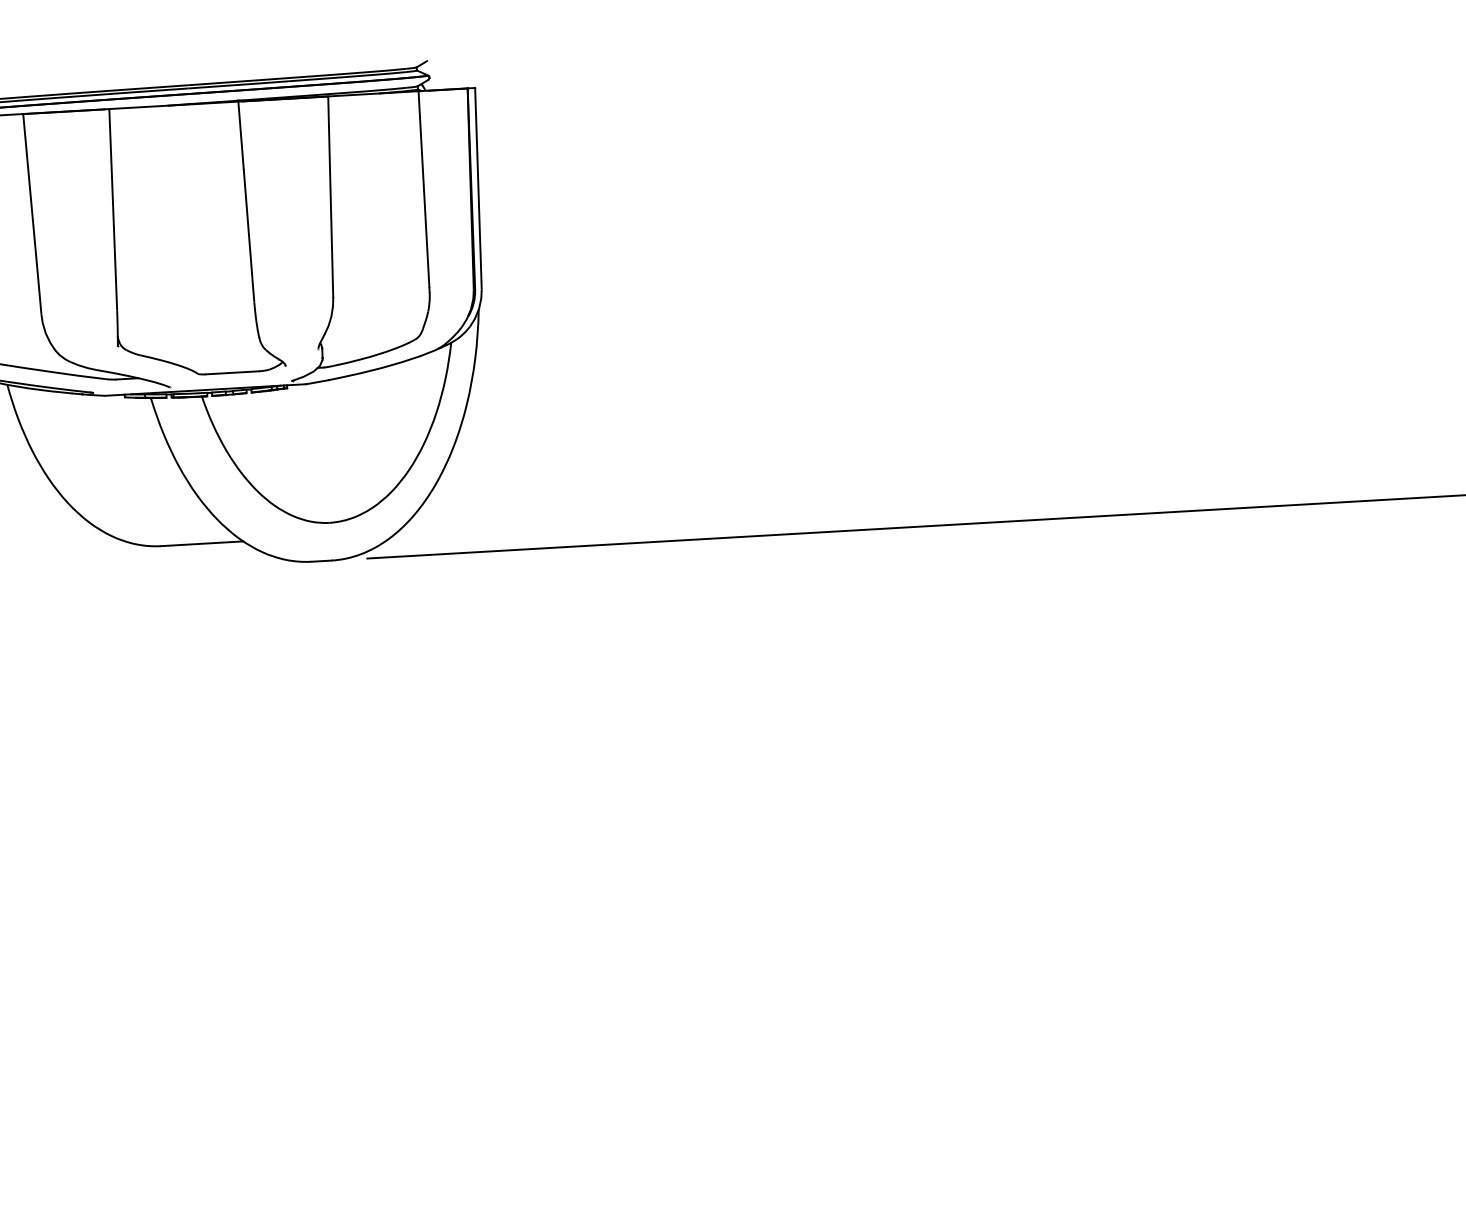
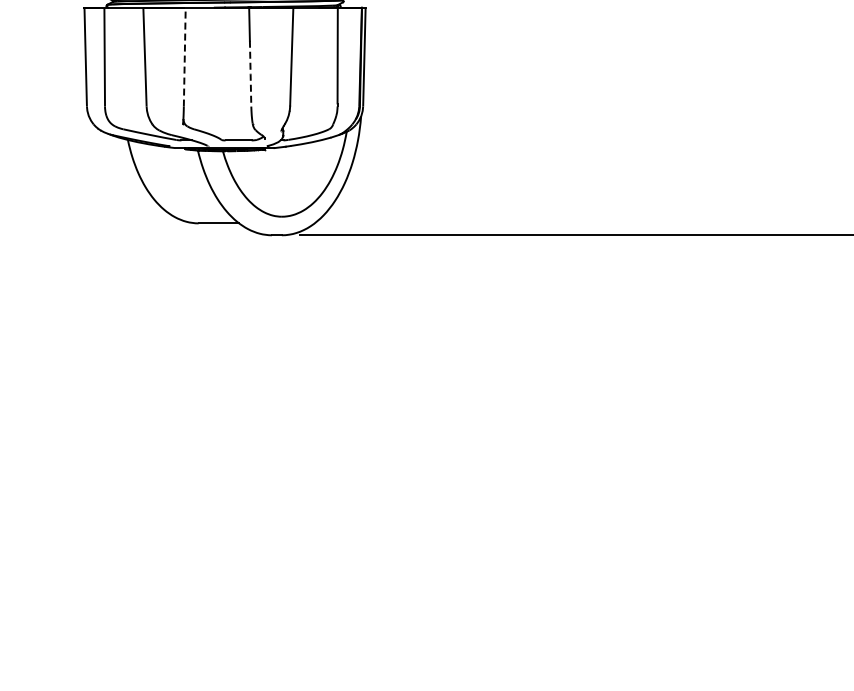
line: (112, 208) -> (184, 56), solid -> dashed
line: (248, 237) -> (250, 74), solid -> dashed

